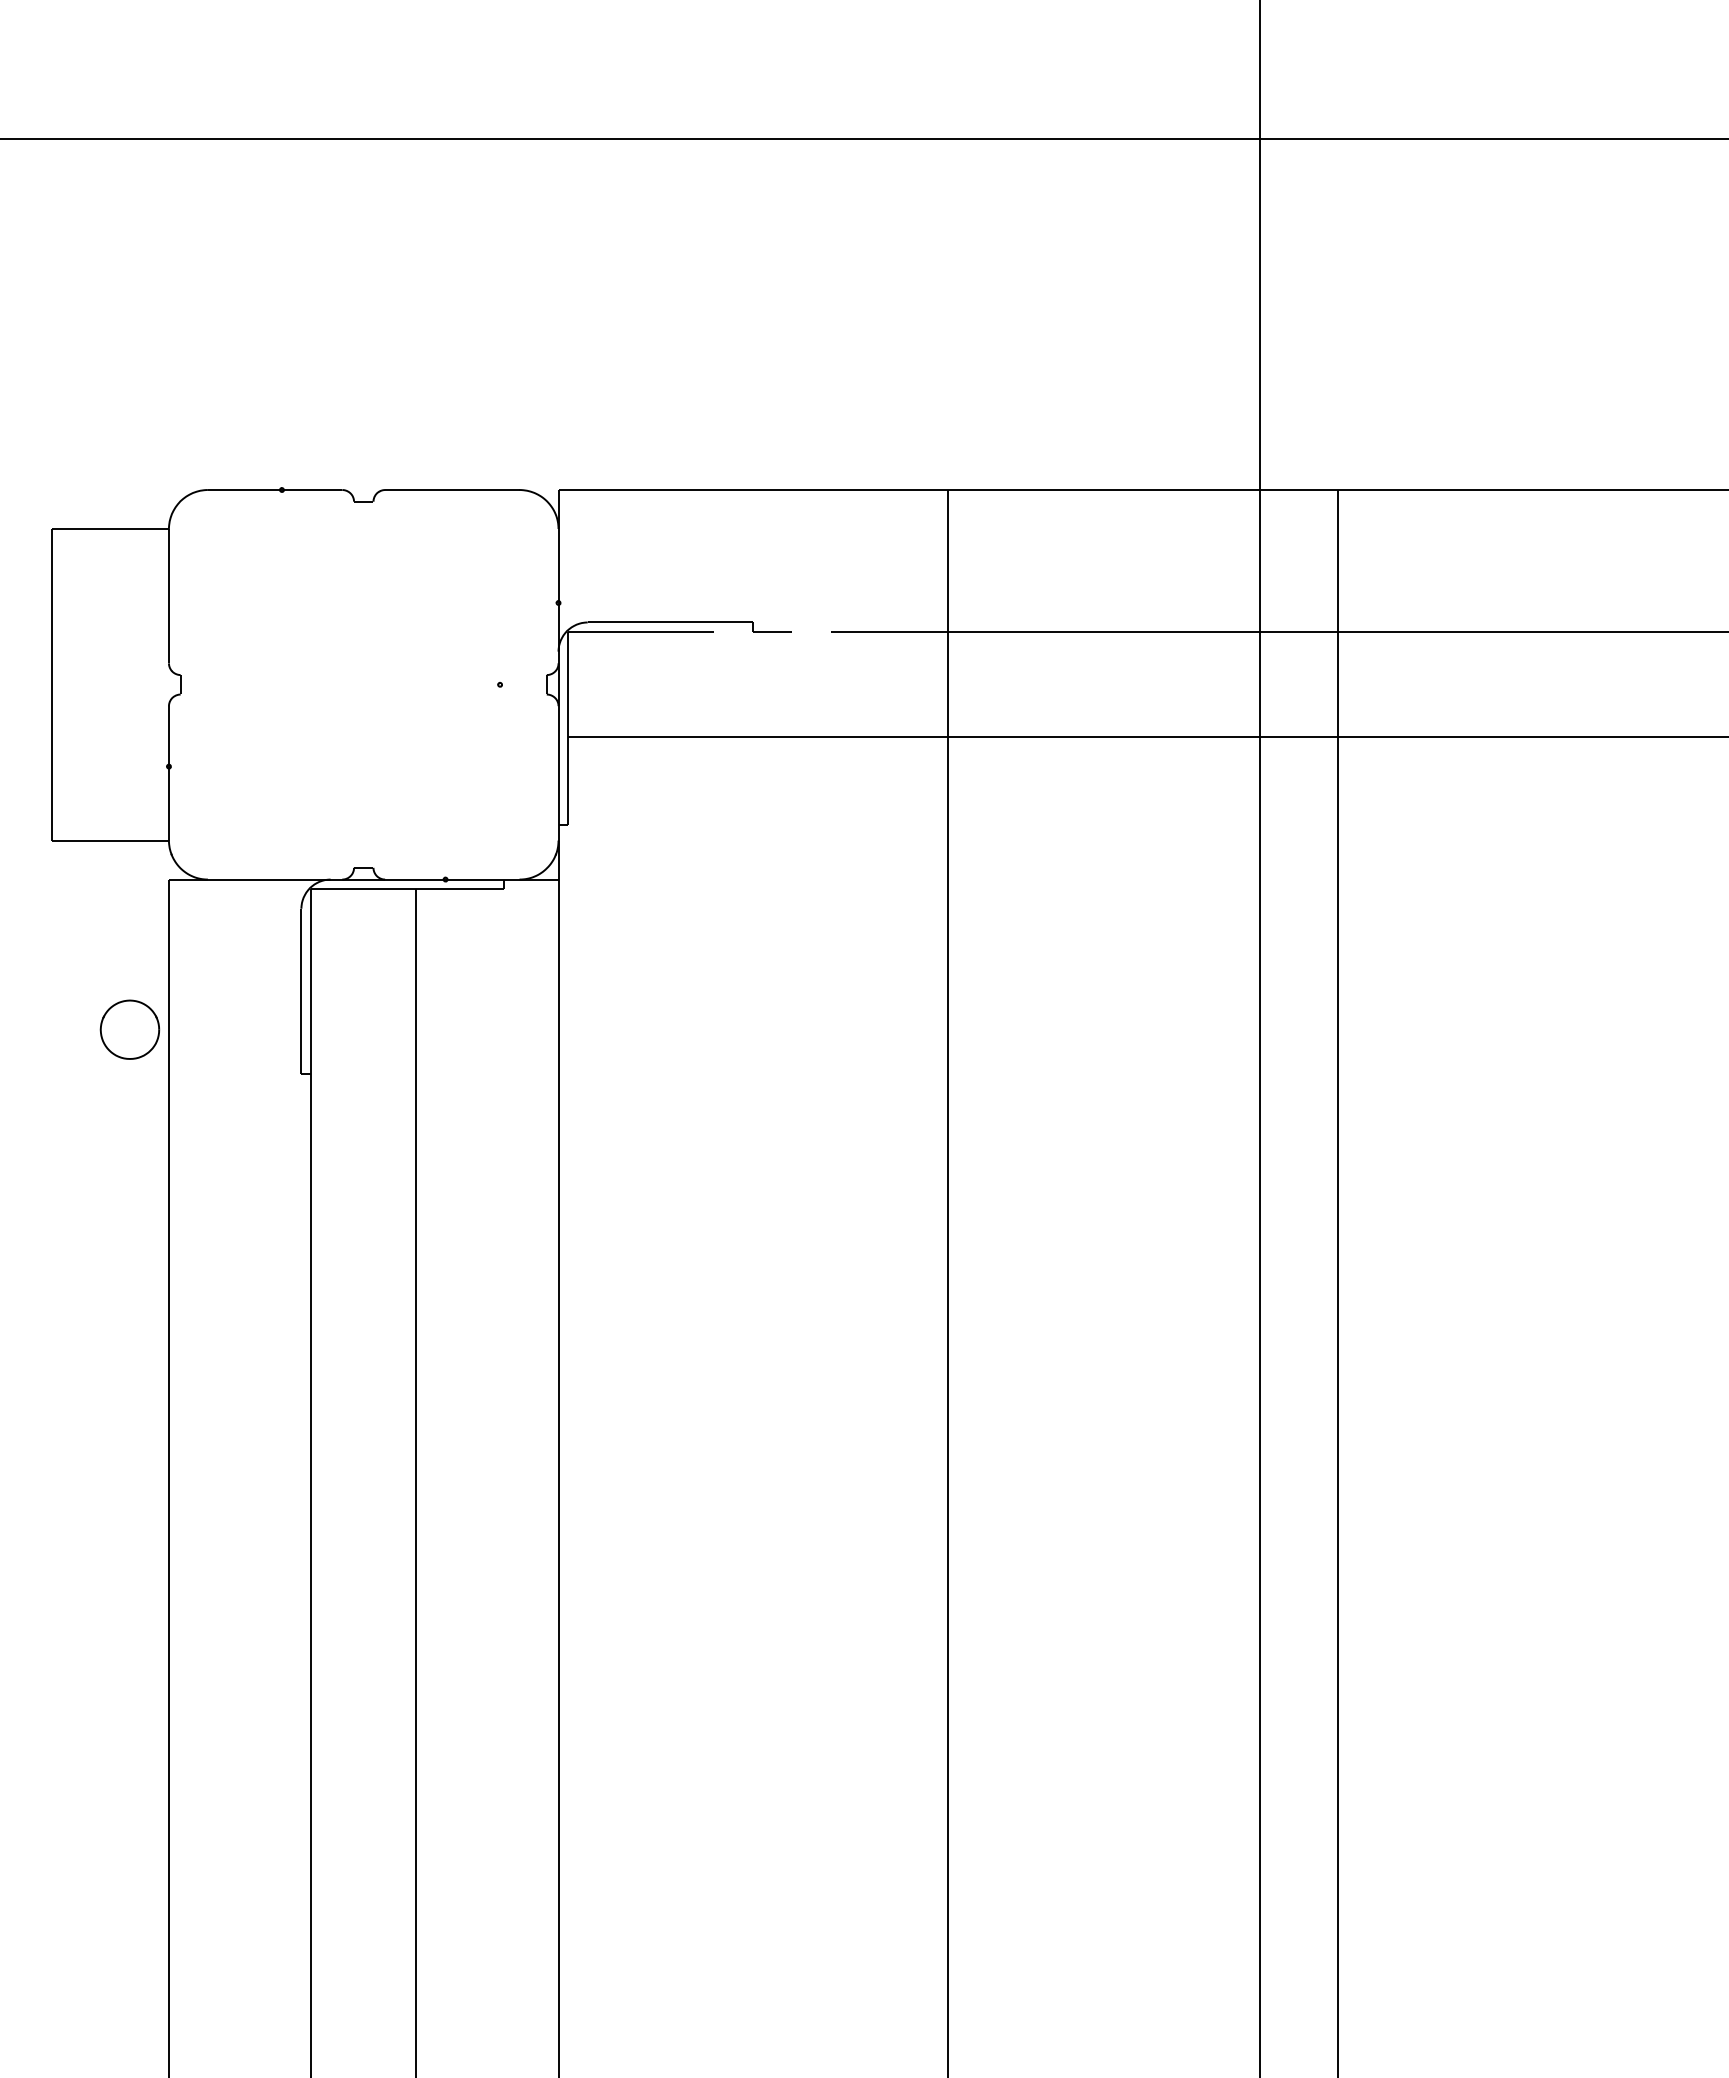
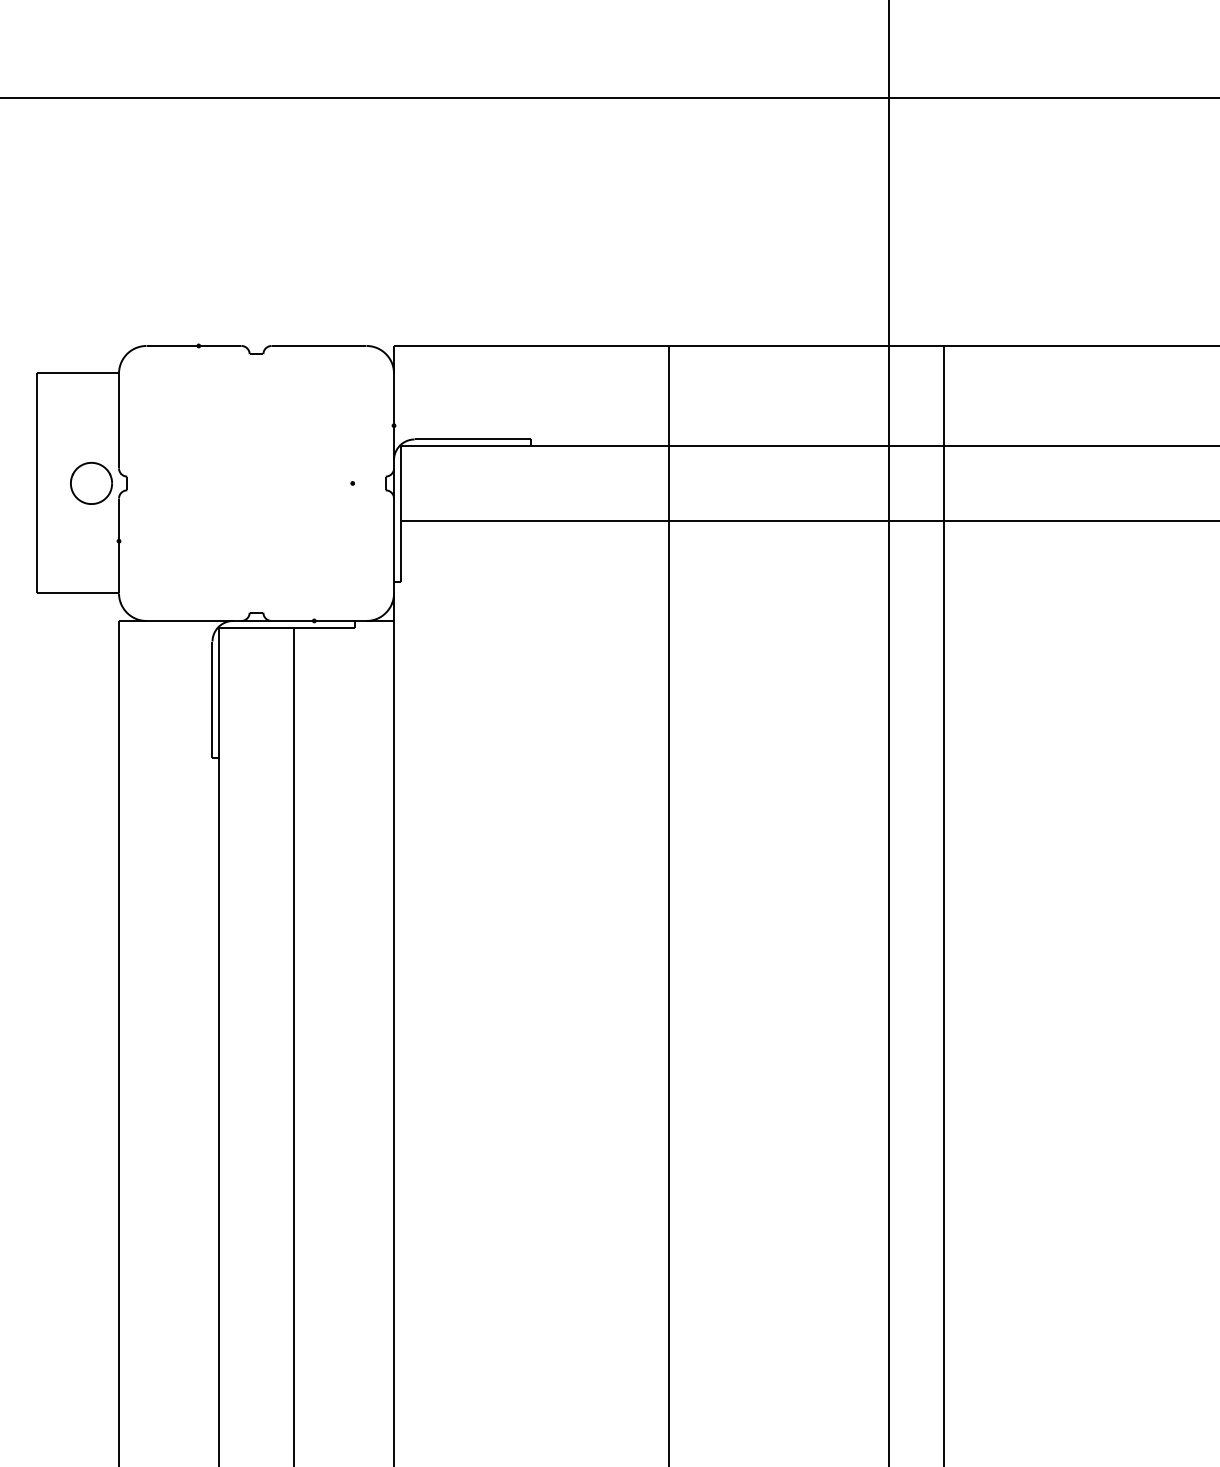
line: (769, 632) -> (542, 446), dashed -> solid
part: (129, 1029) -> (91, 483), moved

